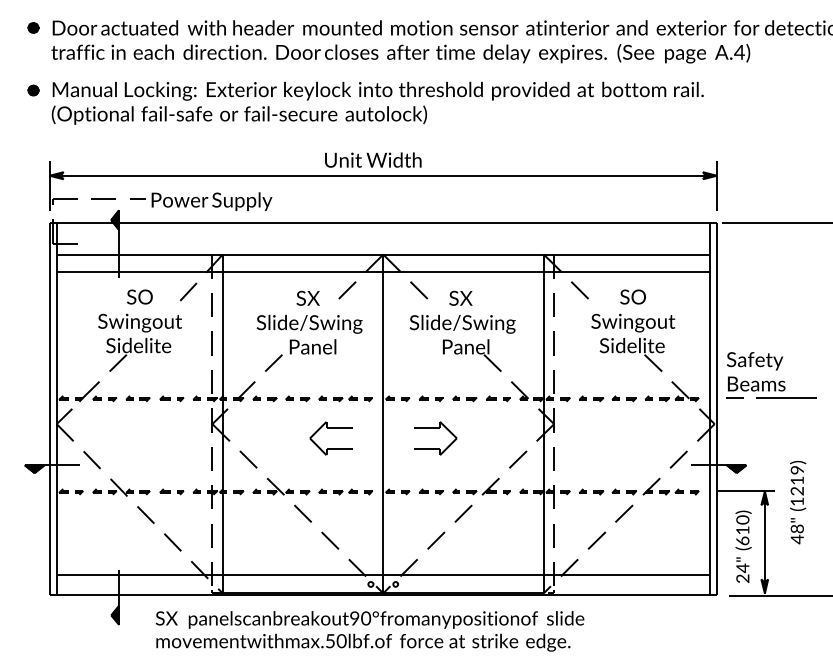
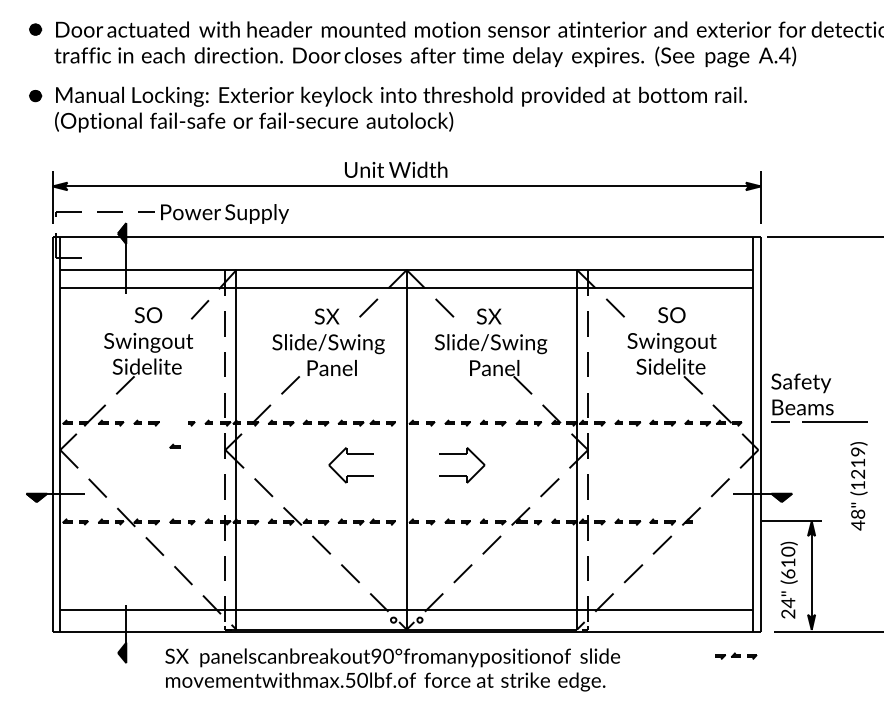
part: (164, 397) -> (174, 445), moved
part: (679, 491) -> (736, 655), moved
text: (797, 502) -> (858, 486), moved

